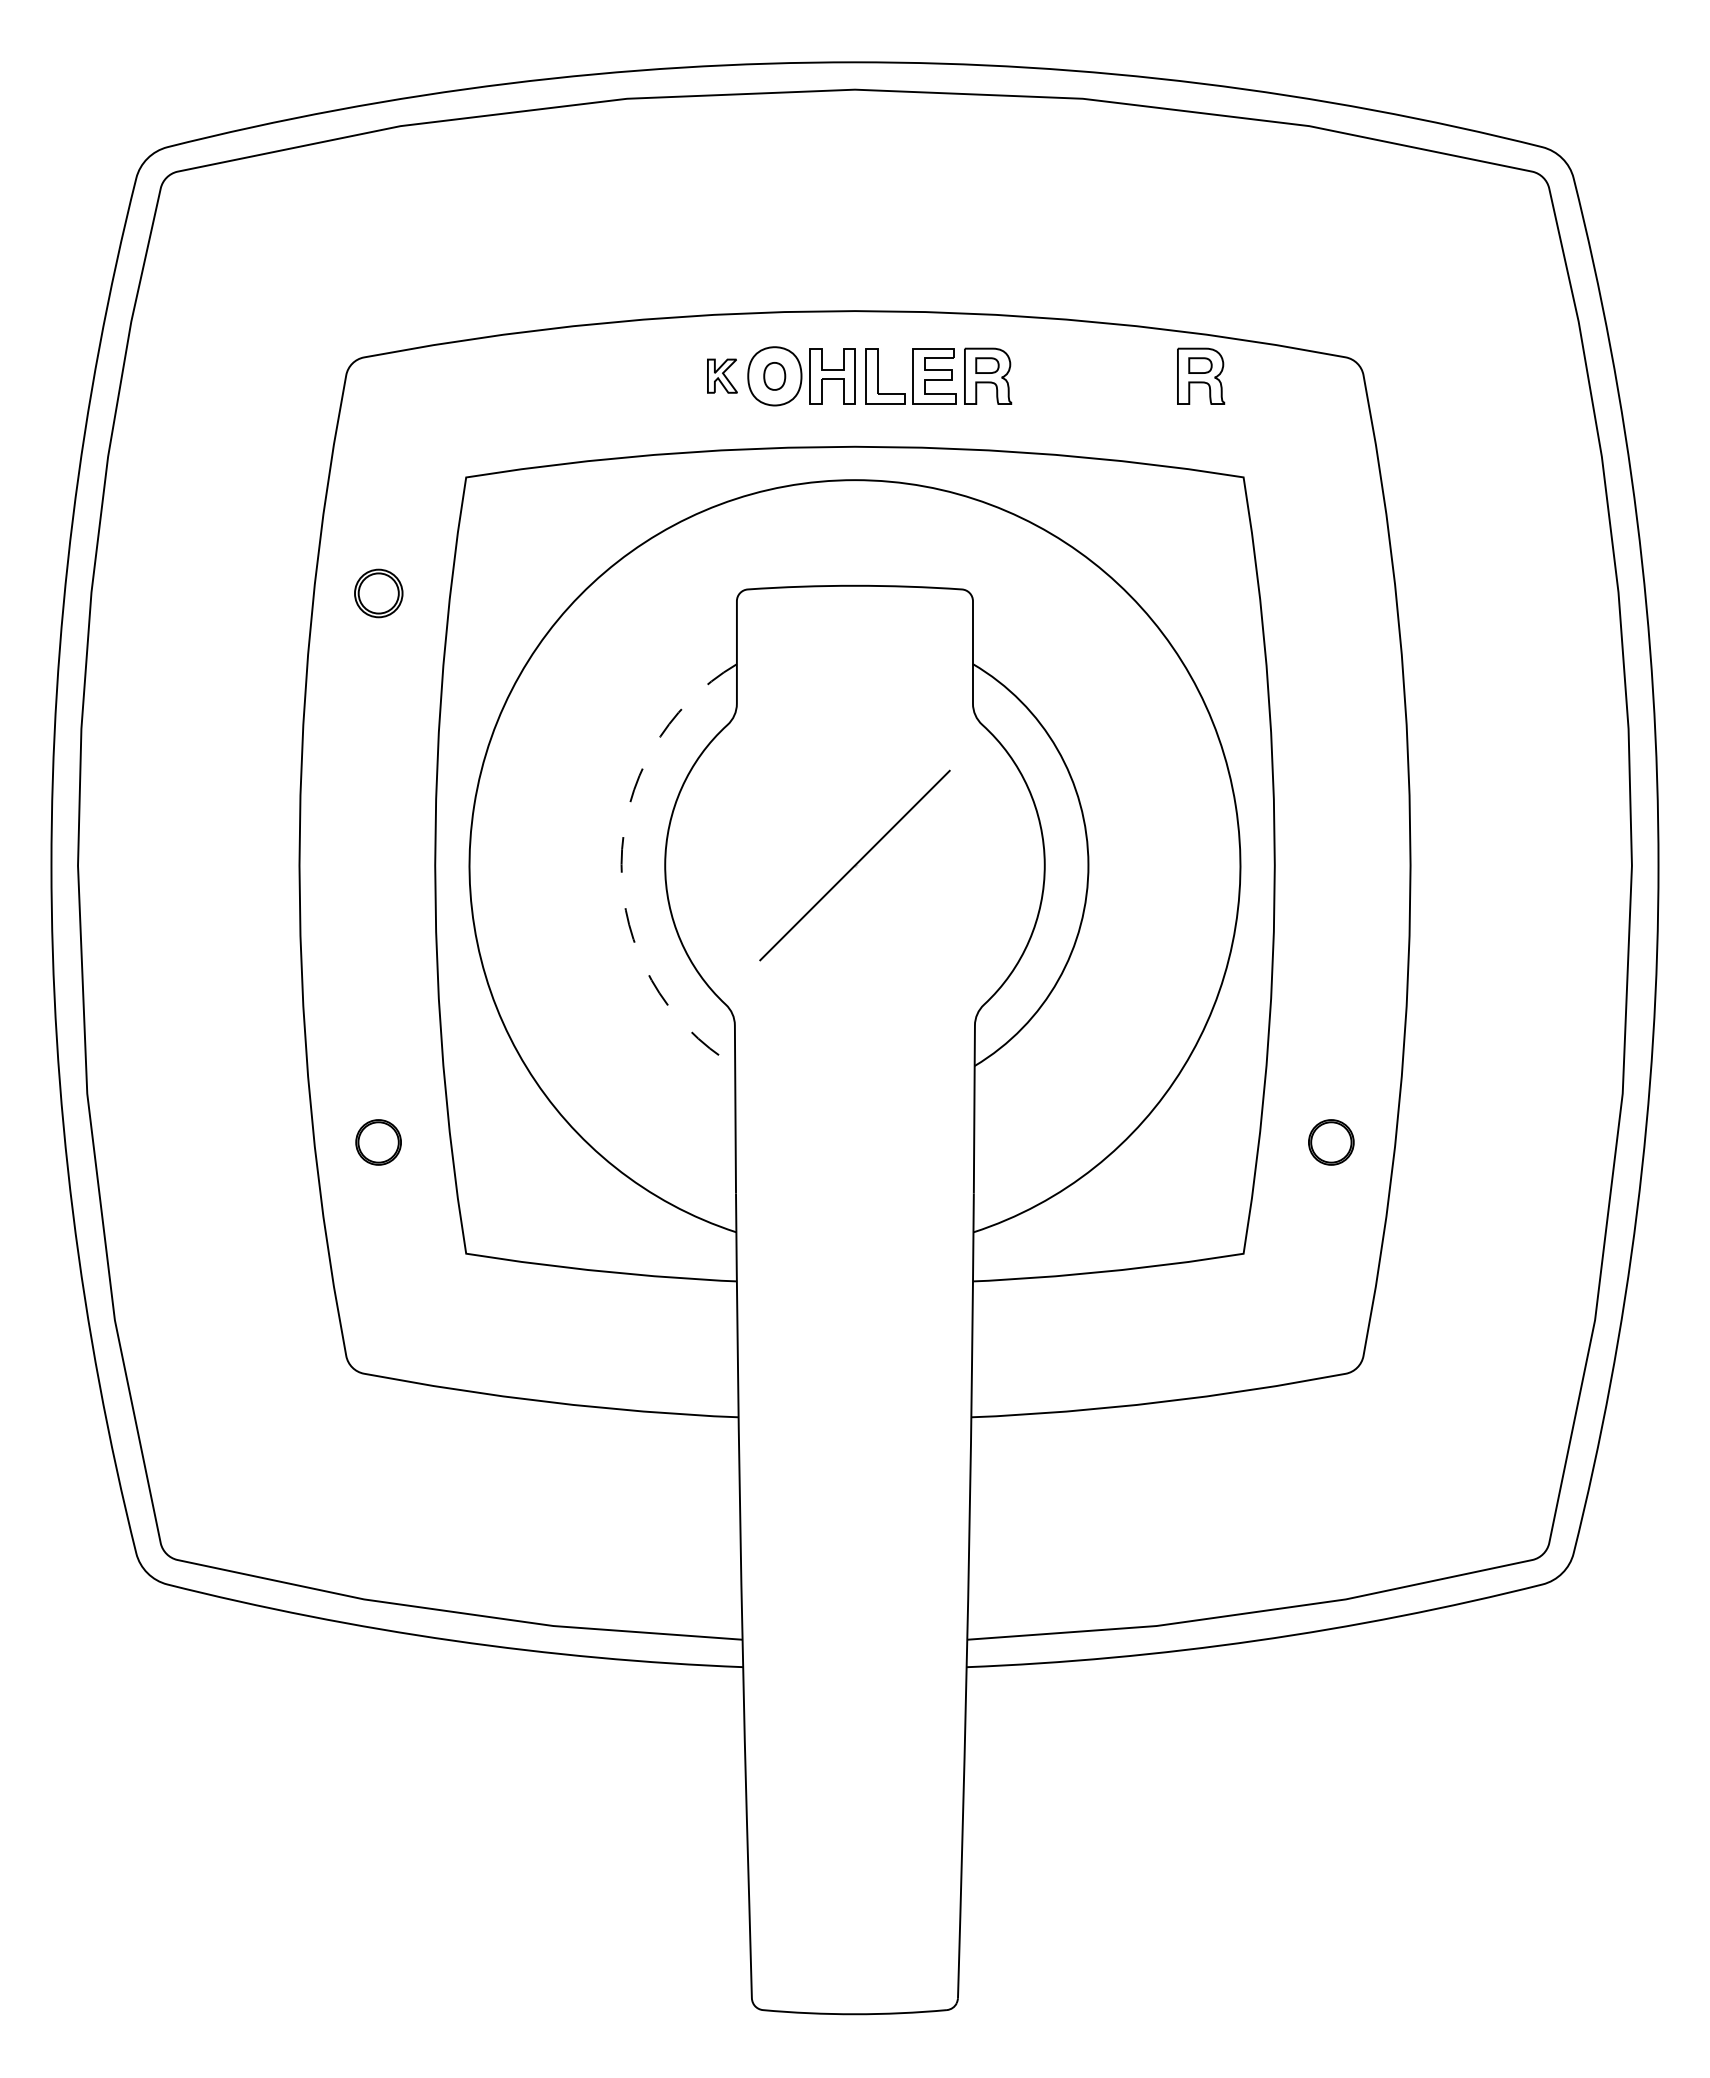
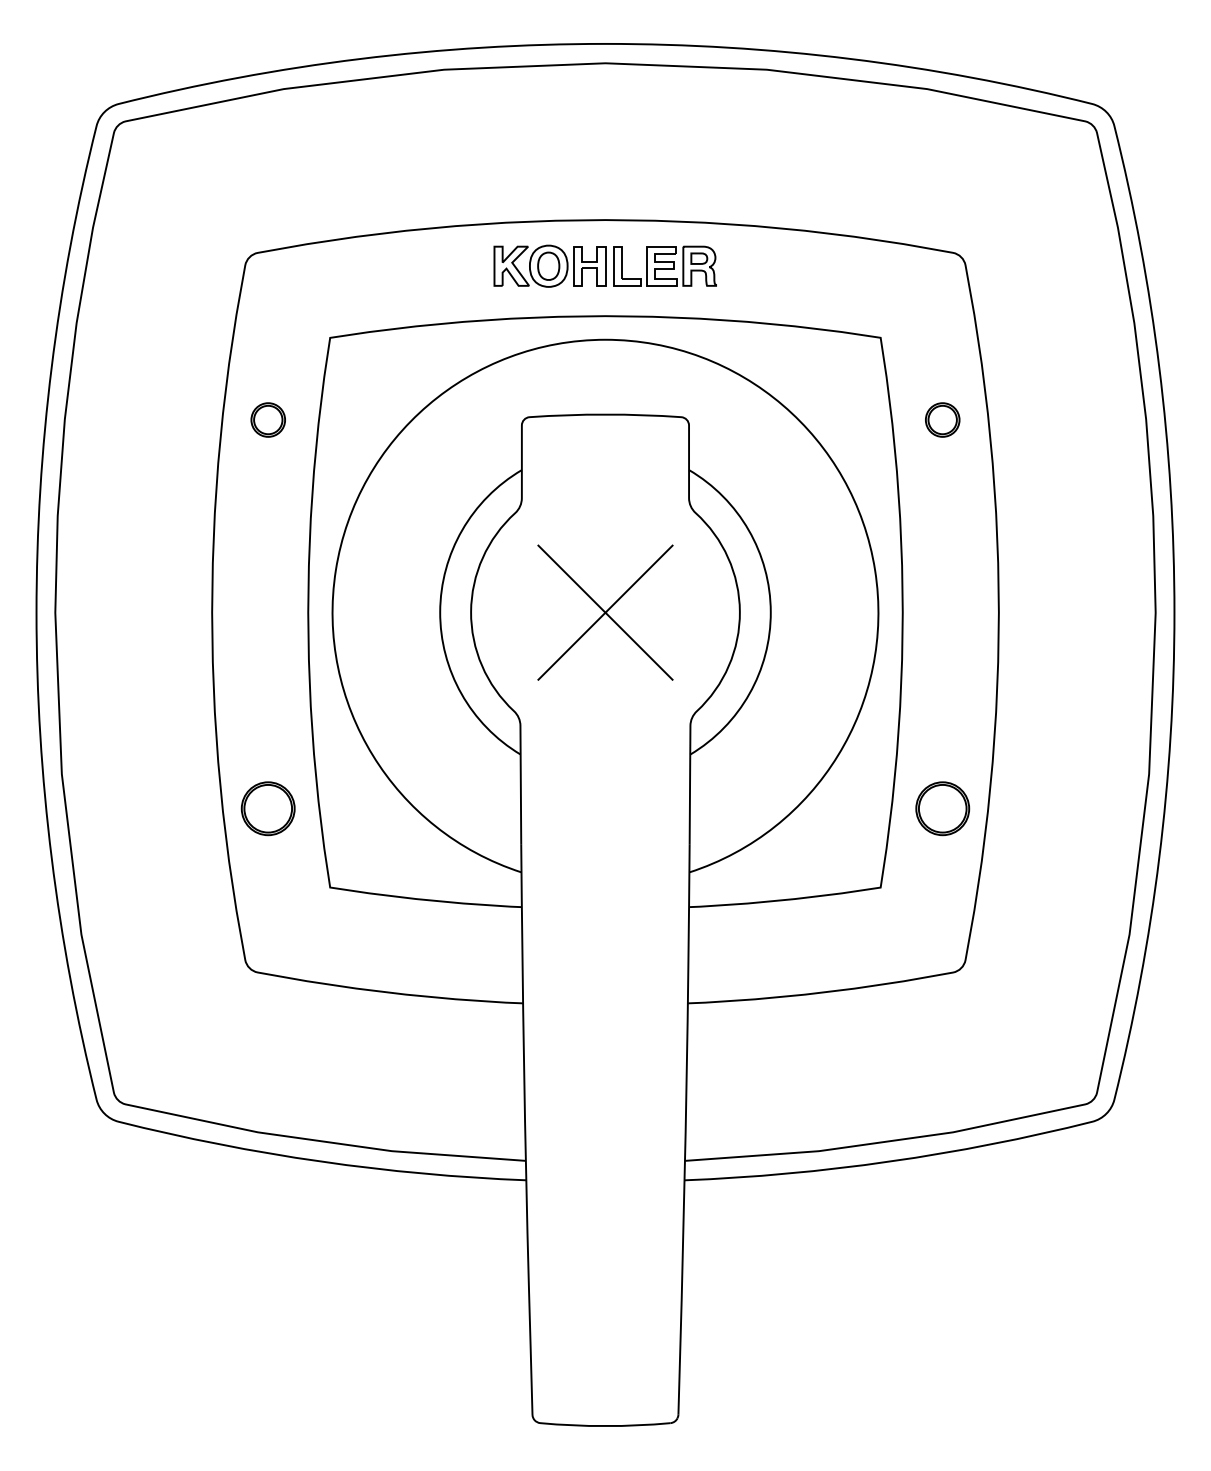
part: (722, 375) -> (511, 265), size x1.67
part: (1201, 375) -> (850, 265), removed
part: (774, 376) -> (548, 266), size x1.43
part: (1330, 593) -> (942, 420), added
arc: (621, 864) -> (440, 611), dashed -> solid
line: (854, 865) -> (605, 612), added
part: (378, 1142) -> (268, 808), size x1.67
part: (1331, 1142) -> (942, 808), size x1.67

